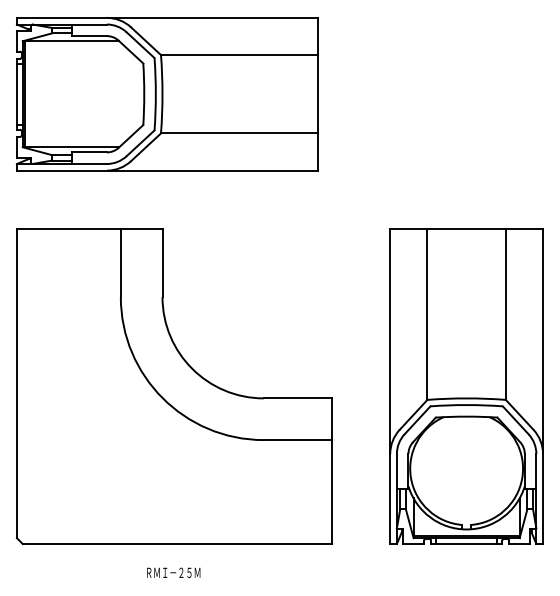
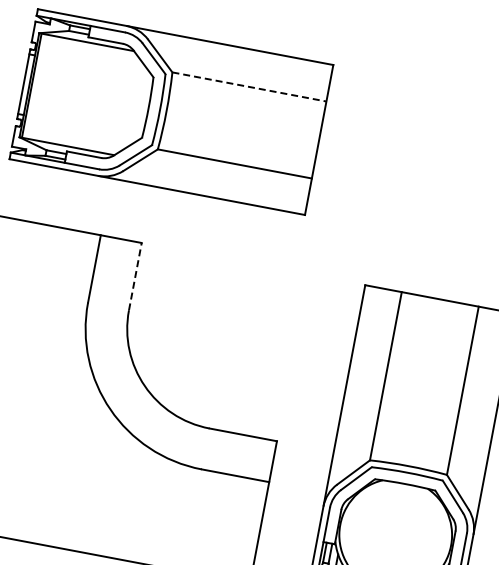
line: (239, 55) -> (249, 87), solid -> dashed
line: (162, 262) -> (135, 276), solid -> dashed

